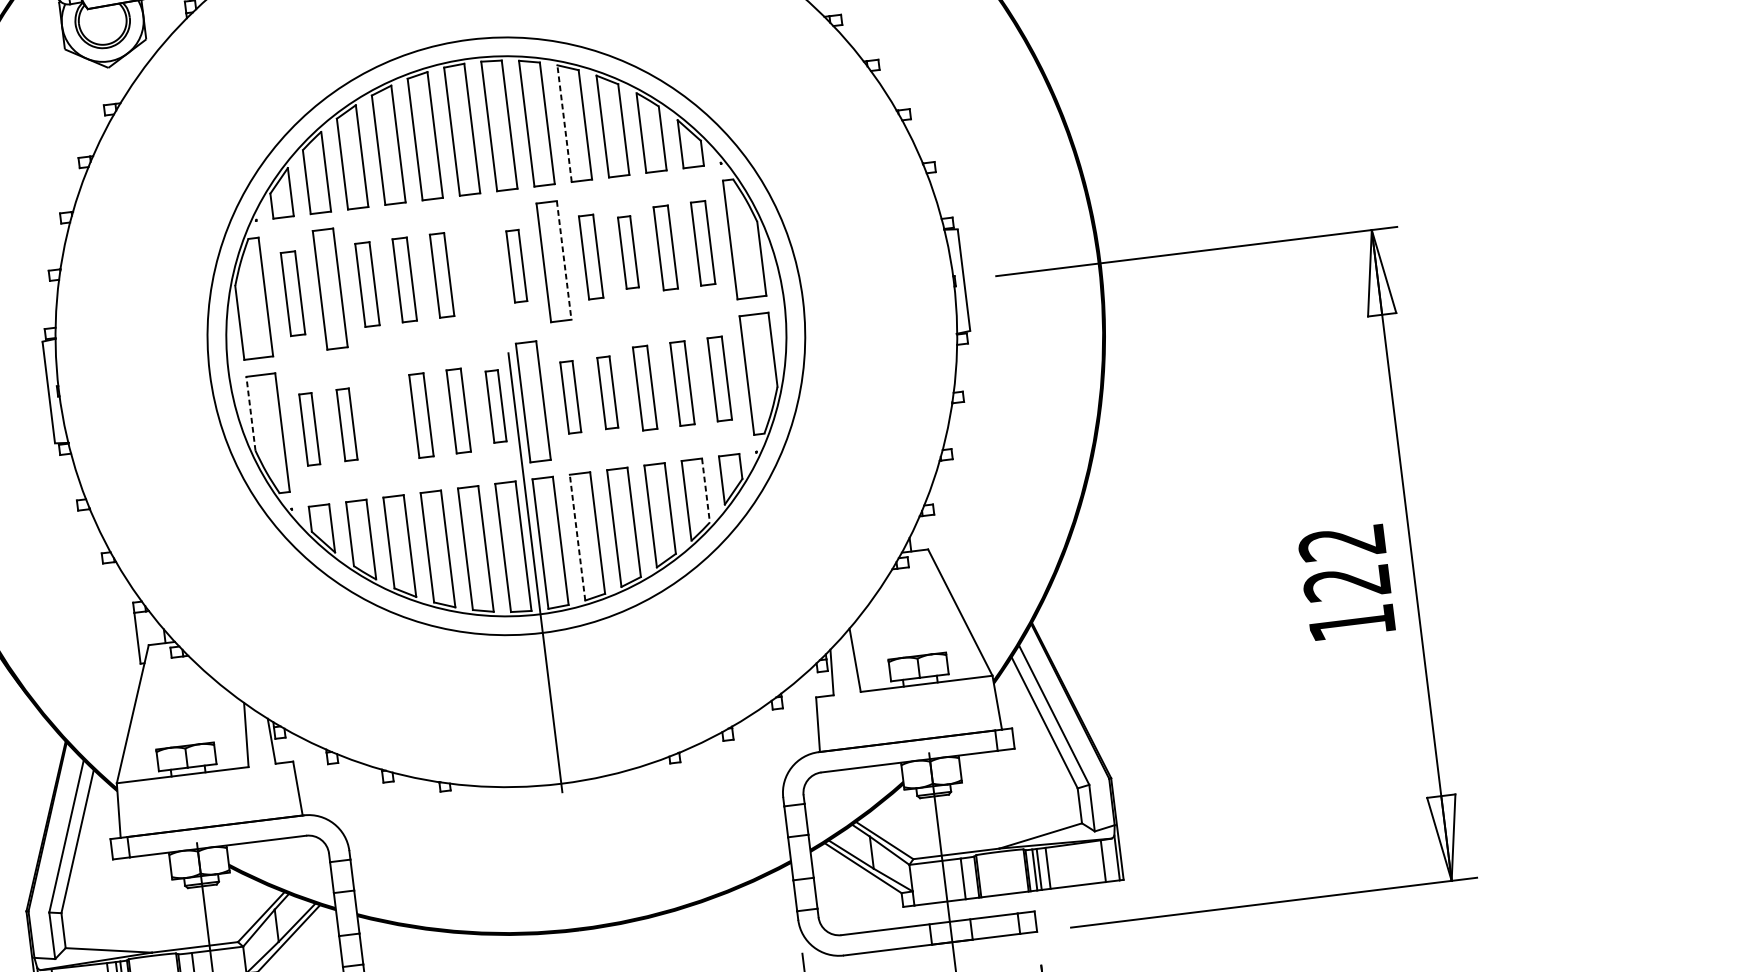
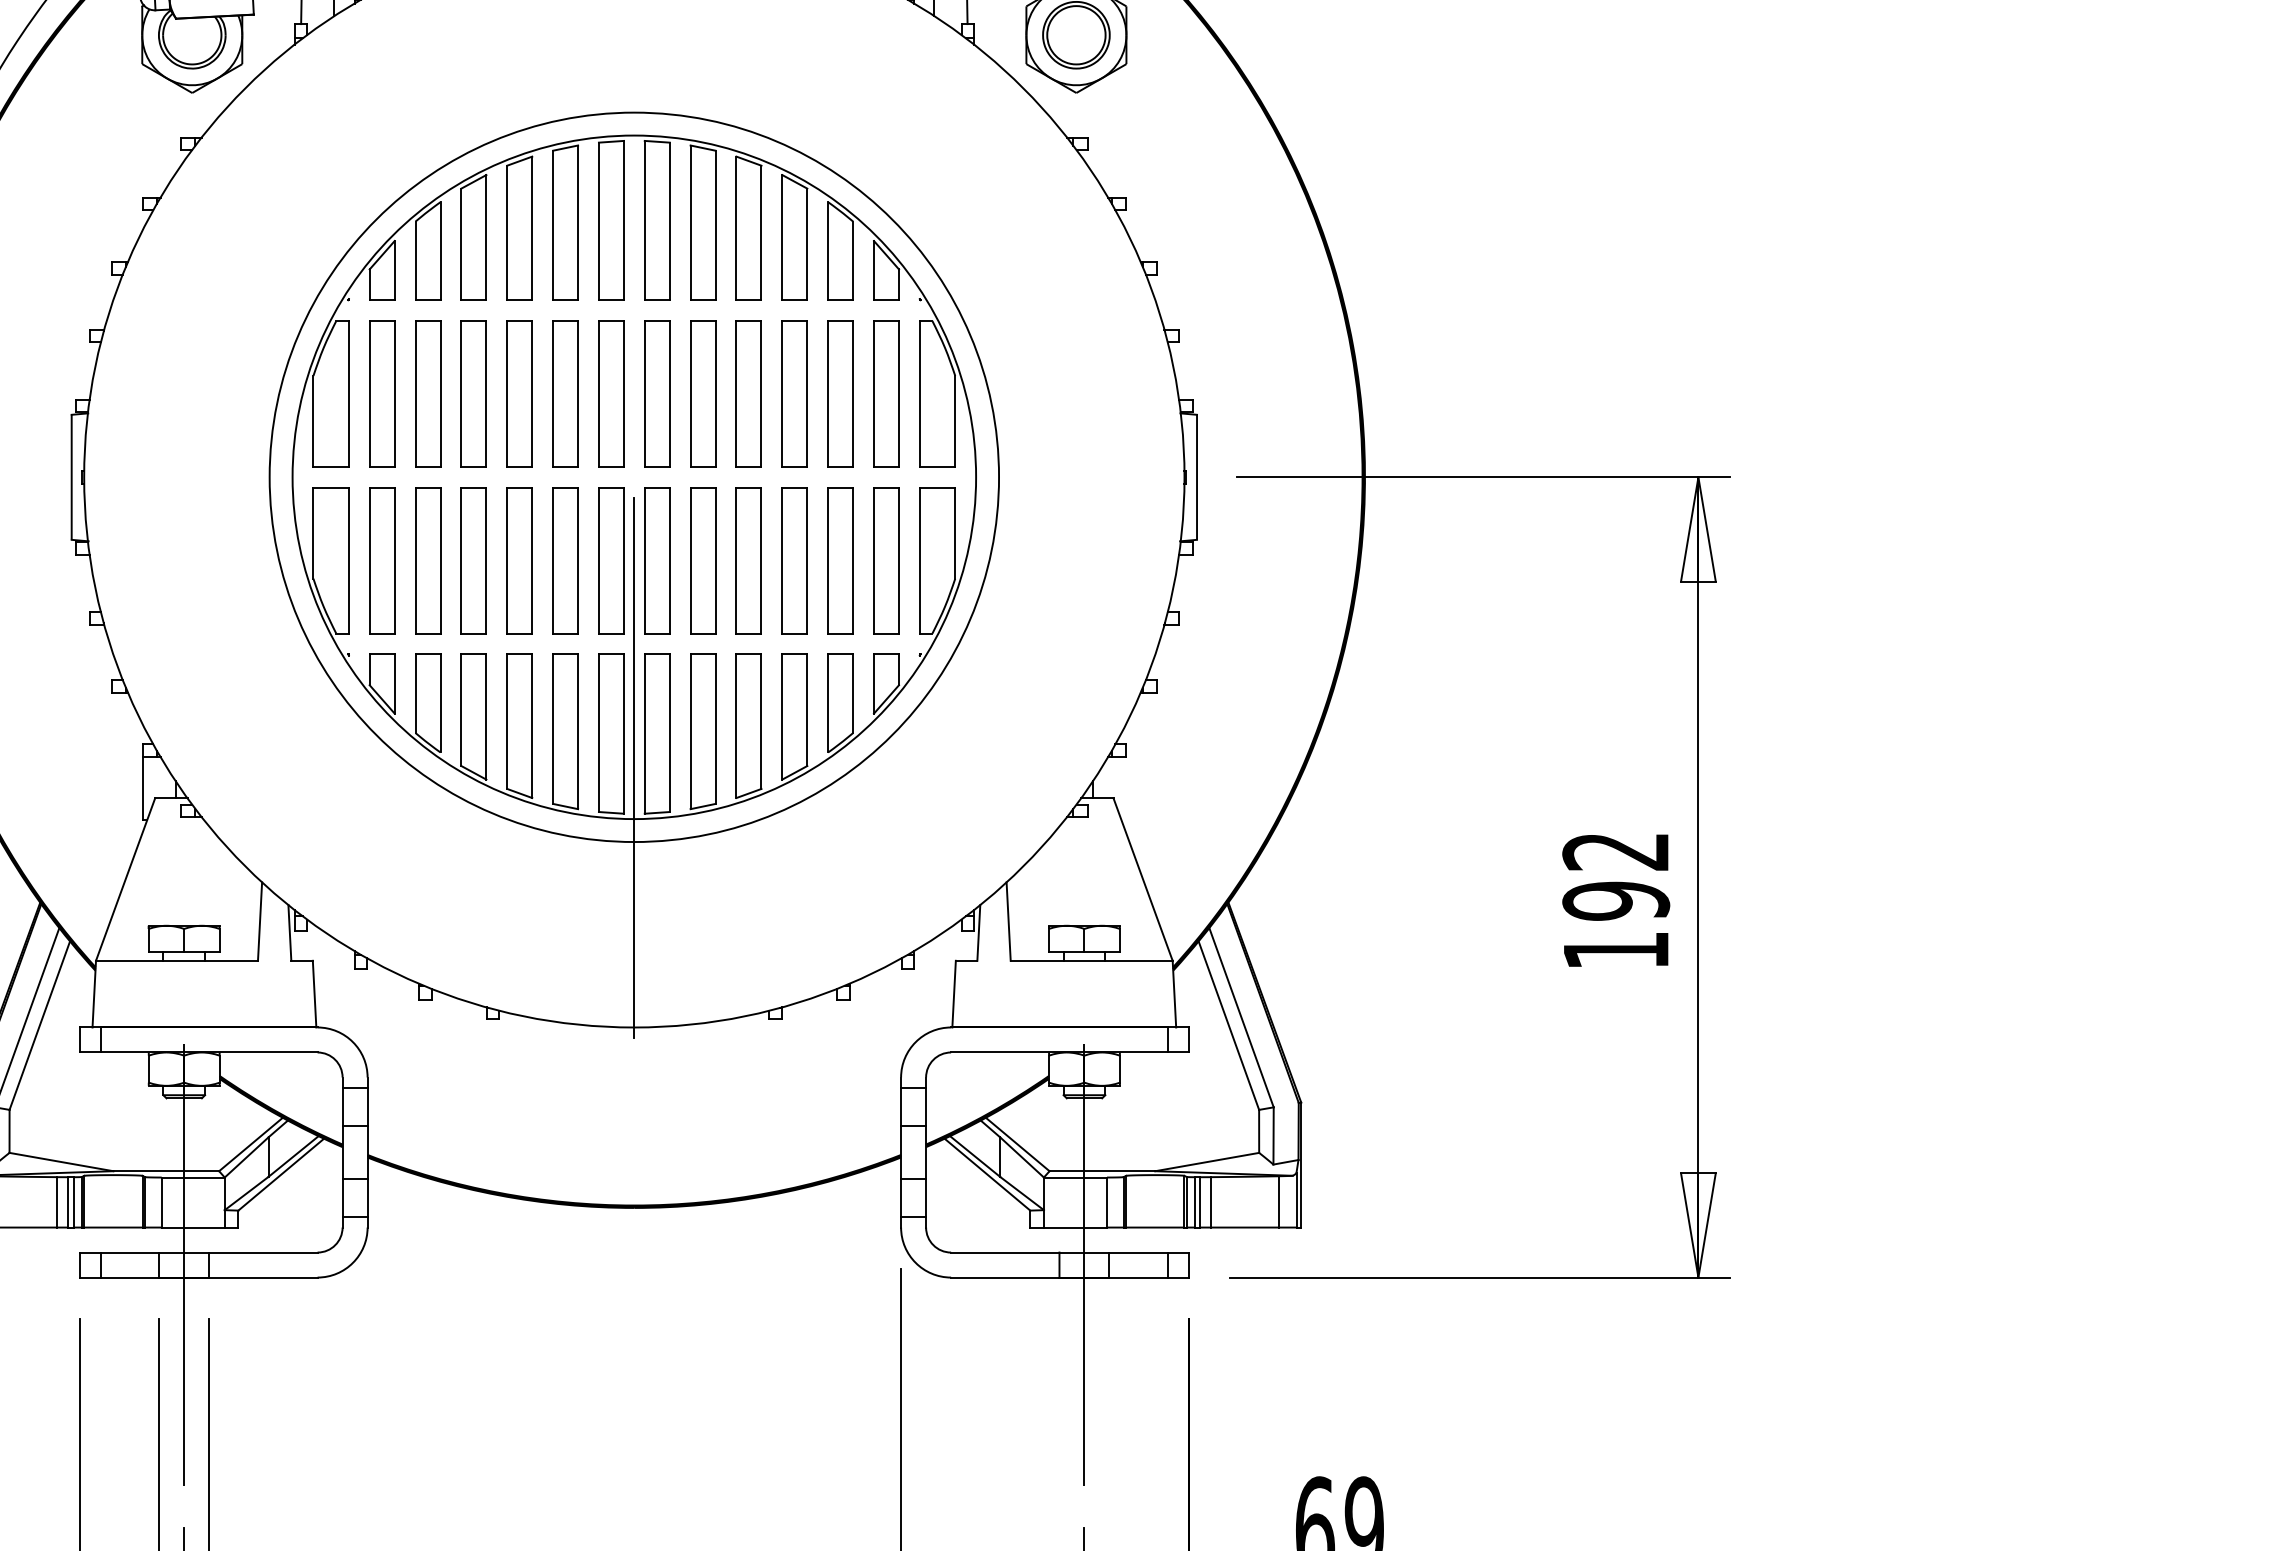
line: (564, 123) -> (736, 228), dashed -> solid
part: (703, 242) -> (886, 393), size x1.43
part: (665, 247) -> (840, 393), size x1.43
part: (628, 252) -> (794, 393), size x1.67
part: (590, 256) -> (748, 393), size x1.43
line: (564, 260) -> (715, 393), dashed -> solid
part: (516, 265) -> (657, 393), size x1.67
part: (479, 270) -> (611, 393), added
part: (442, 275) -> (565, 393), size x1.43
part: (404, 279) -> (519, 393), size x1.43
part: (367, 284) -> (473, 393), size x1.43
part: (293, 293) -> (382, 393), size x1.43
part: (719, 378) -> (886, 560), size x1.43
part: (682, 383) -> (840, 560), size x1.43
part: (644, 387) -> (794, 560), size x1.43
part: (607, 392) -> (748, 560), size x1.67
part: (570, 397) -> (703, 560), size x1.67
part: (496, 406) -> (611, 560), size x1.67
part: (458, 410) -> (565, 560), size x1.43
line: (250, 413) -> (313, 532), dashed -> solid
part: (421, 415) -> (519, 560), size x1.43
part: (383, 420) -> (473, 560), added
part: (347, 424) -> (428, 560), size x1.67
part: (309, 429) -> (382, 560), size x1.67
line: (706, 491) -> (853, 694), dashed -> solid
line: (577, 537) -> (690, 731), dashed -> solid
text: (1347, 582) -> (1616, 900), 122 -> 192

